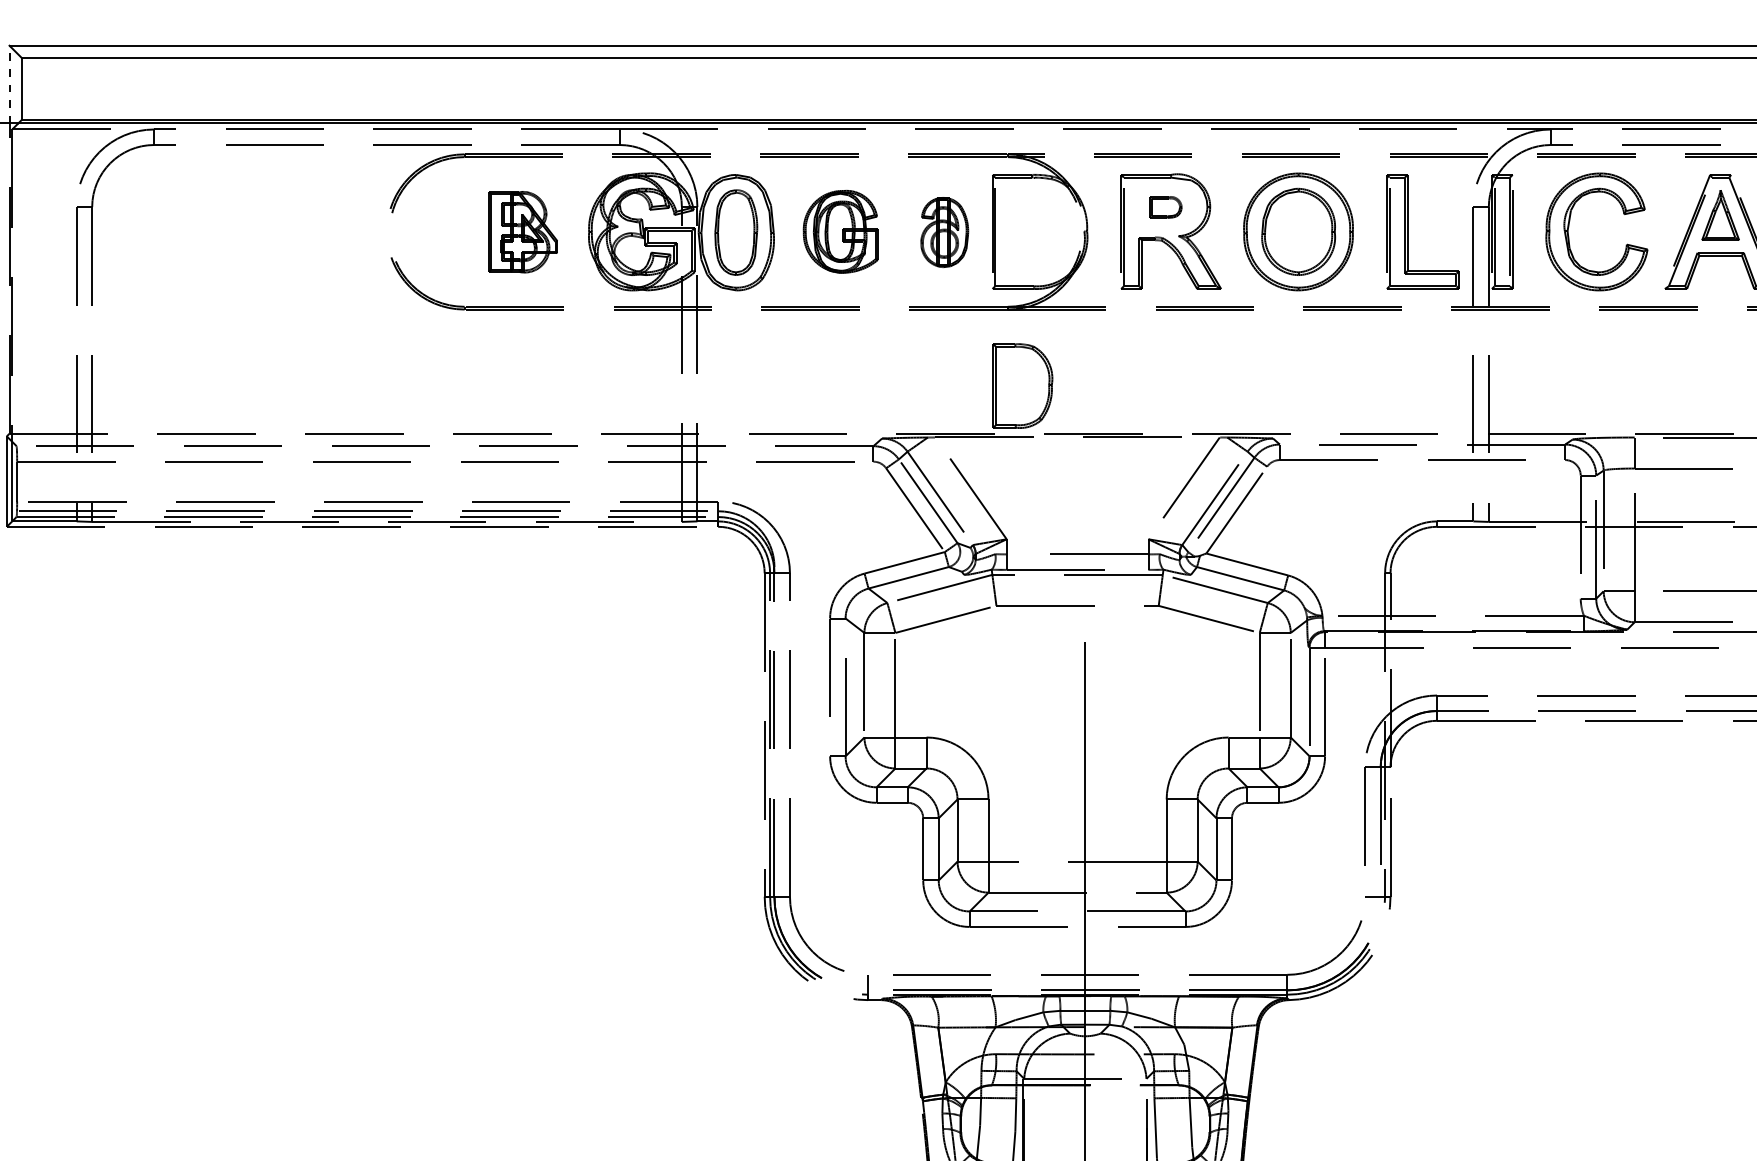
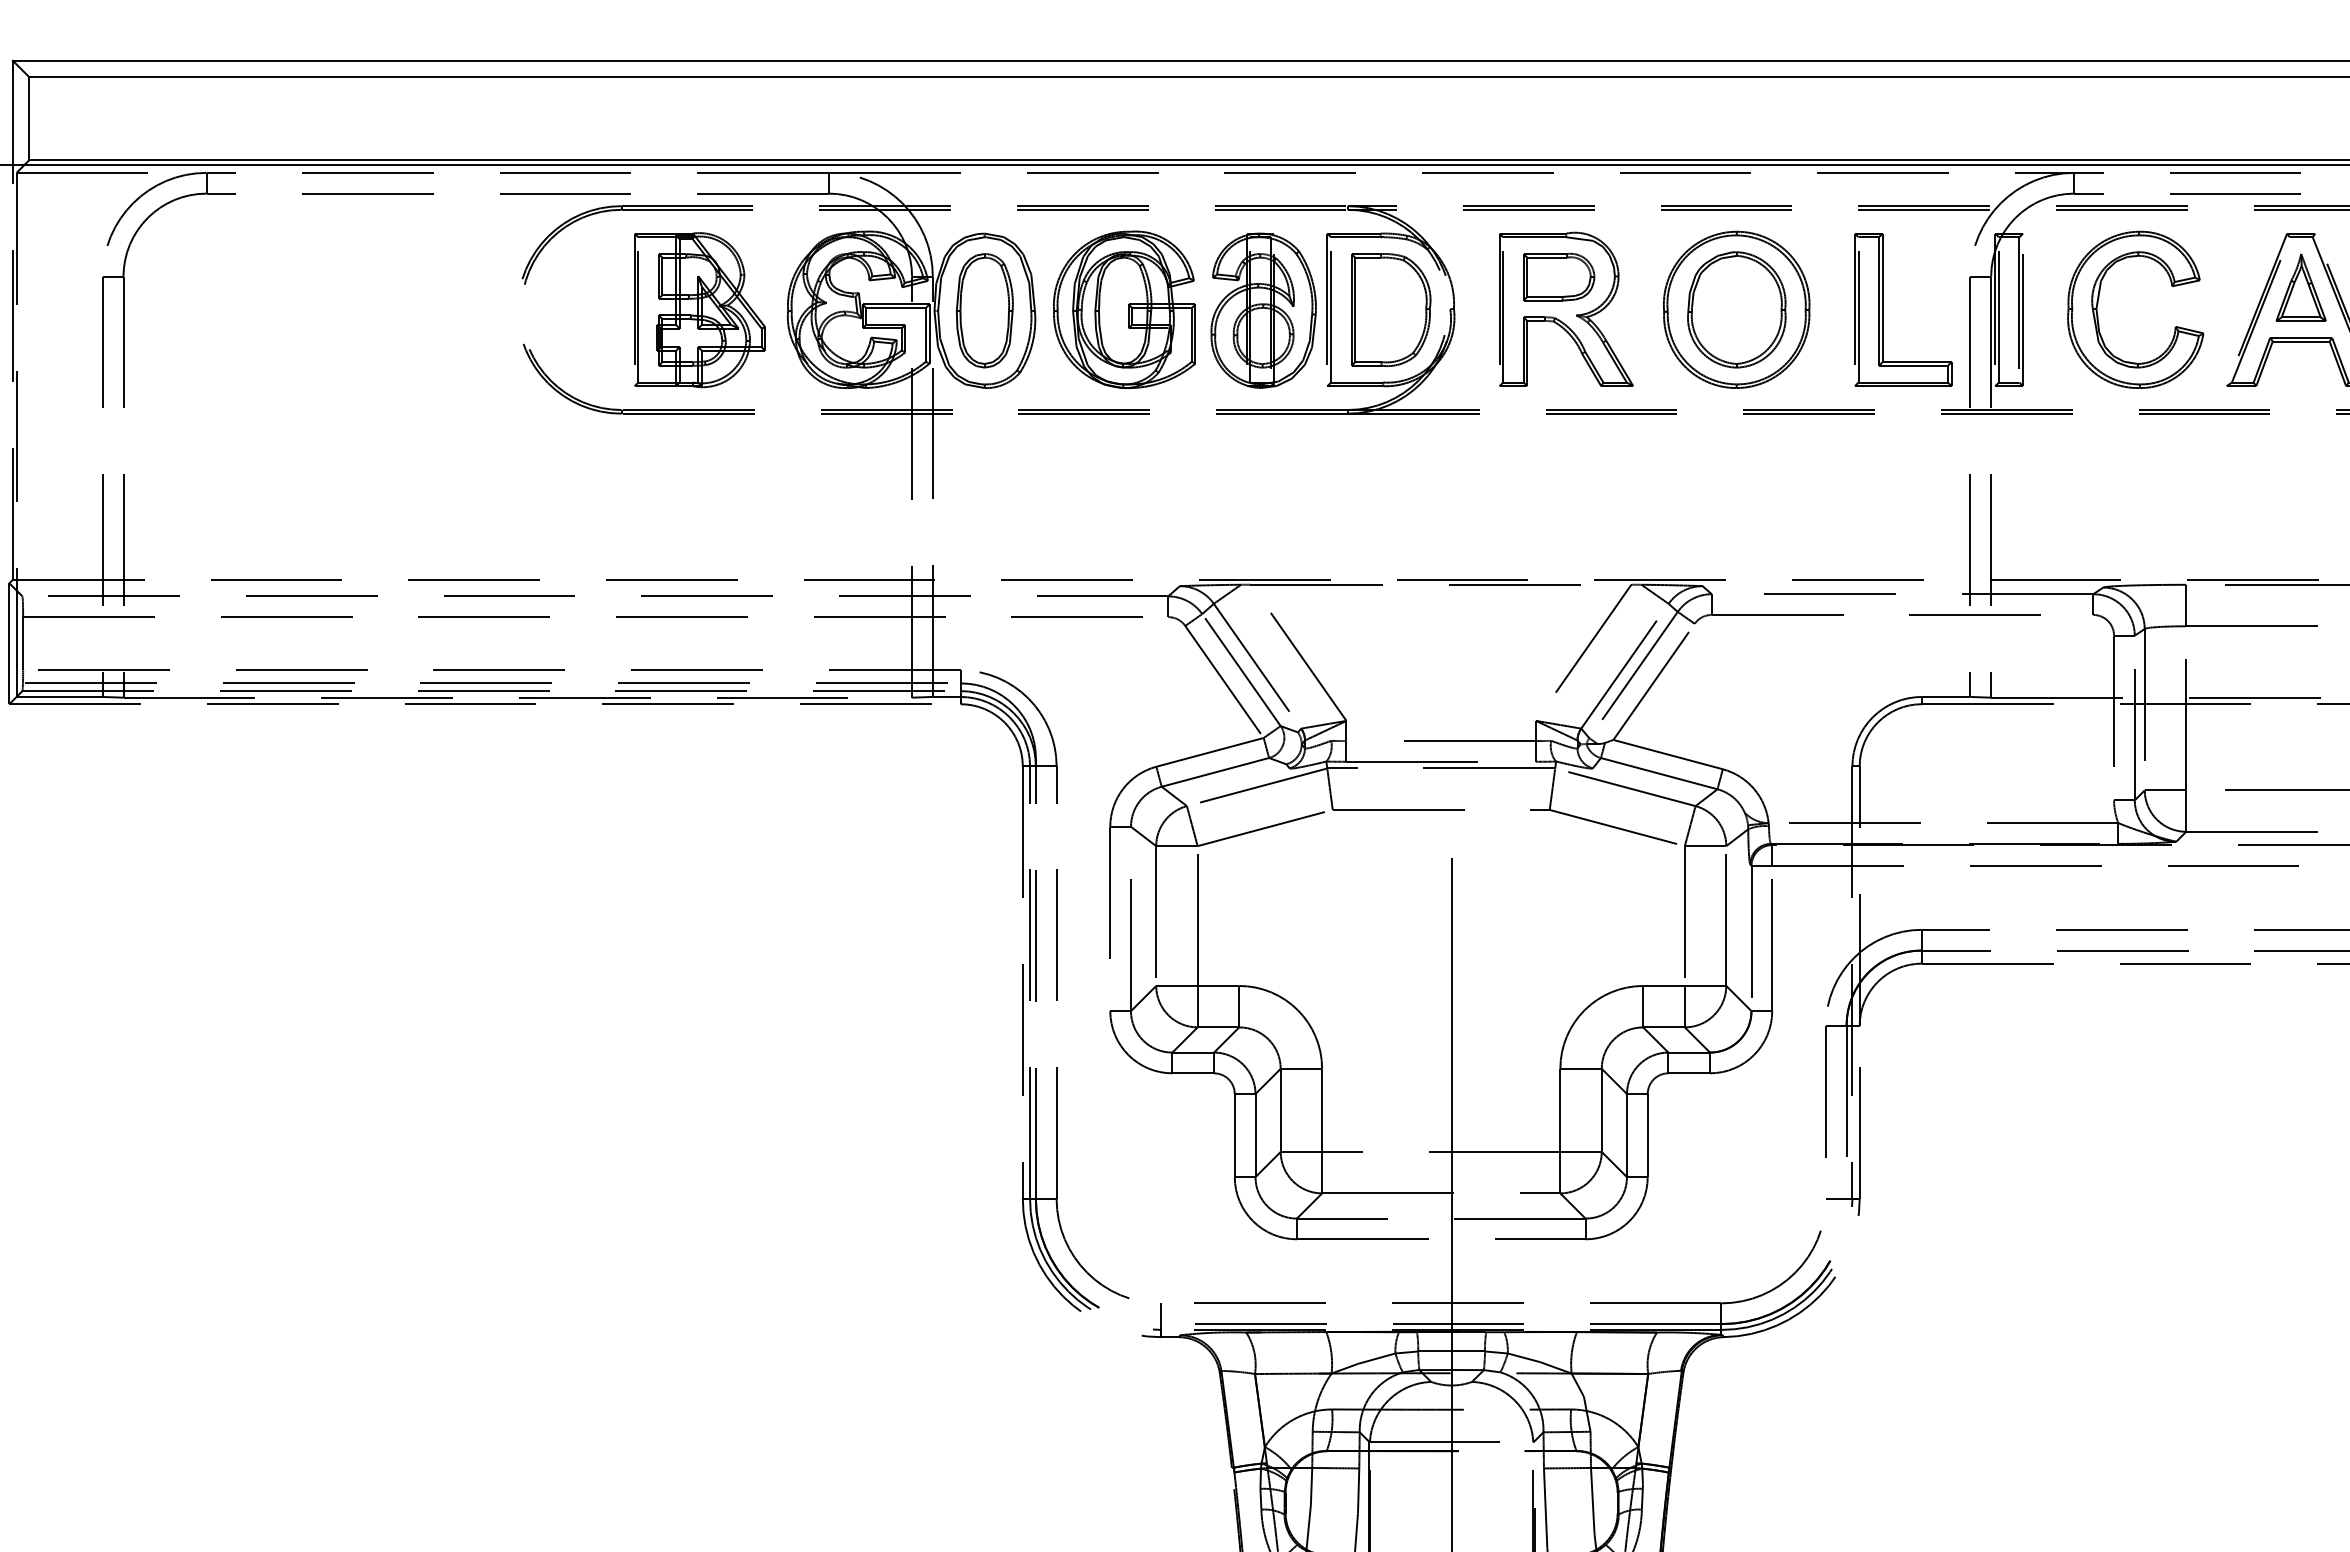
line: (9, 84) -> (13, 112), dashed -> solid
part: (1166, 206) -> (1559, 276), size x1.67
part: (840, 231) -> (1124, 309), size x1.43
part: (522, 232) -> (699, 310), size x1.43
part: (944, 232) -> (1263, 310), size x1.67
part: (1023, 385) -> (1391, 309), moved

